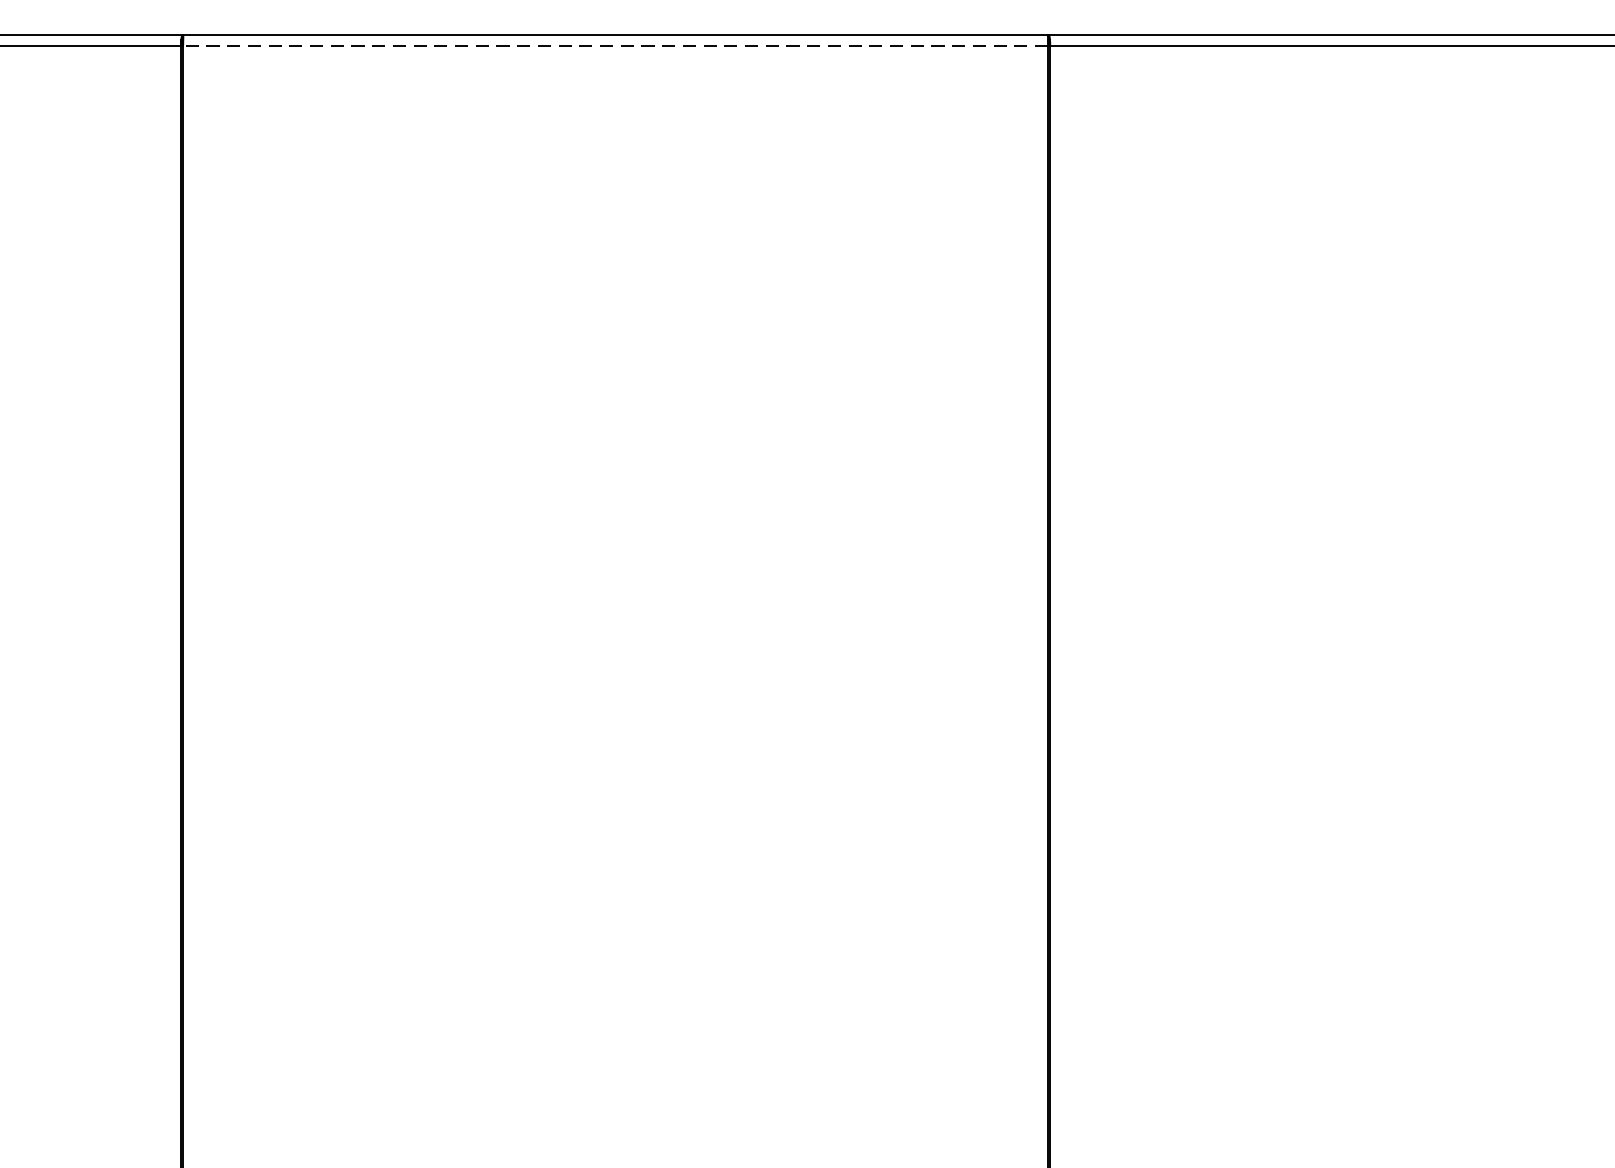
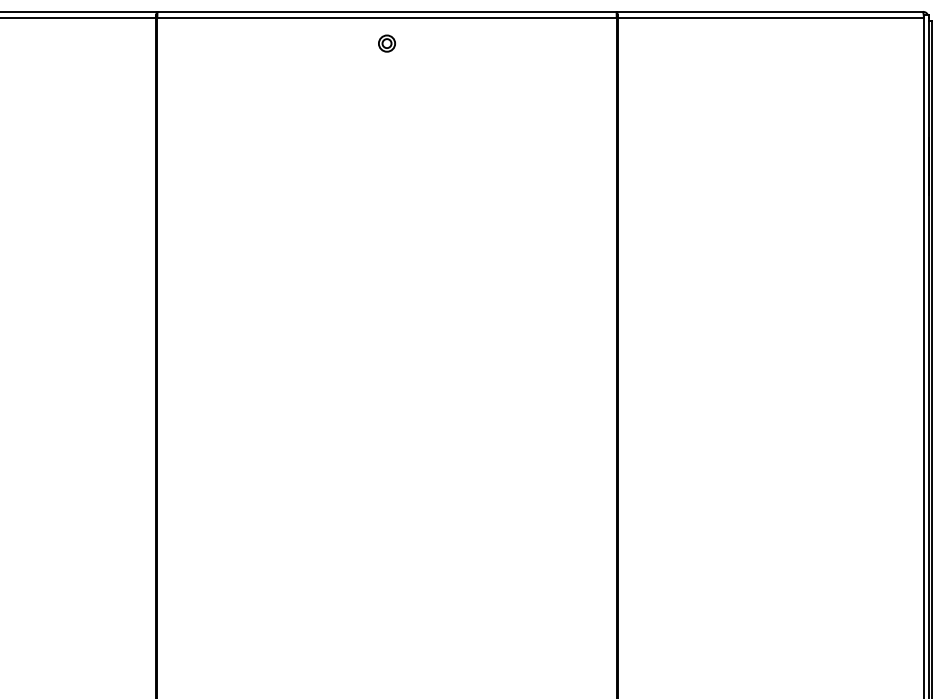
line: (616, 45) -> (387, 17), dashed -> solid
part: (614, 94) -> (386, 43), added

